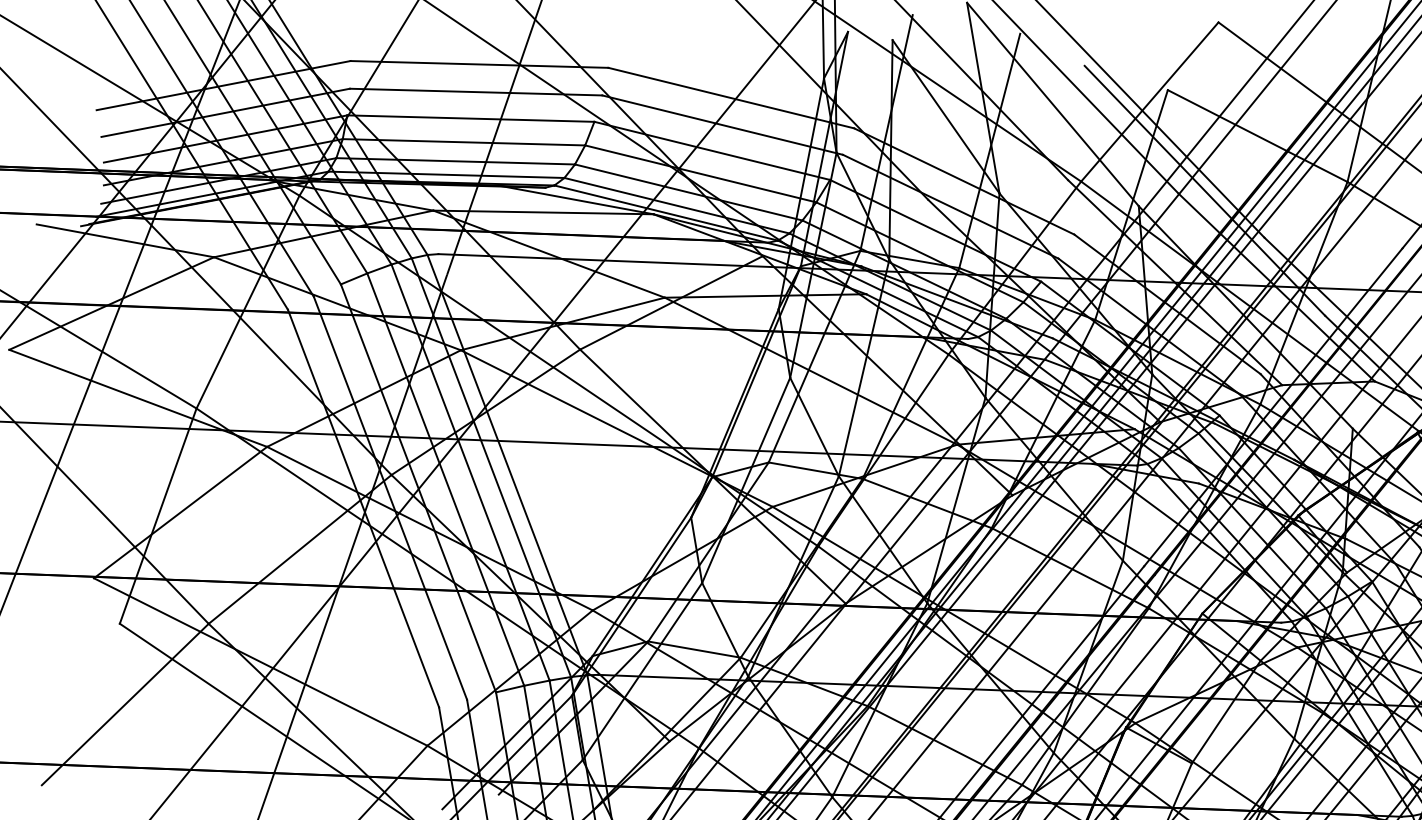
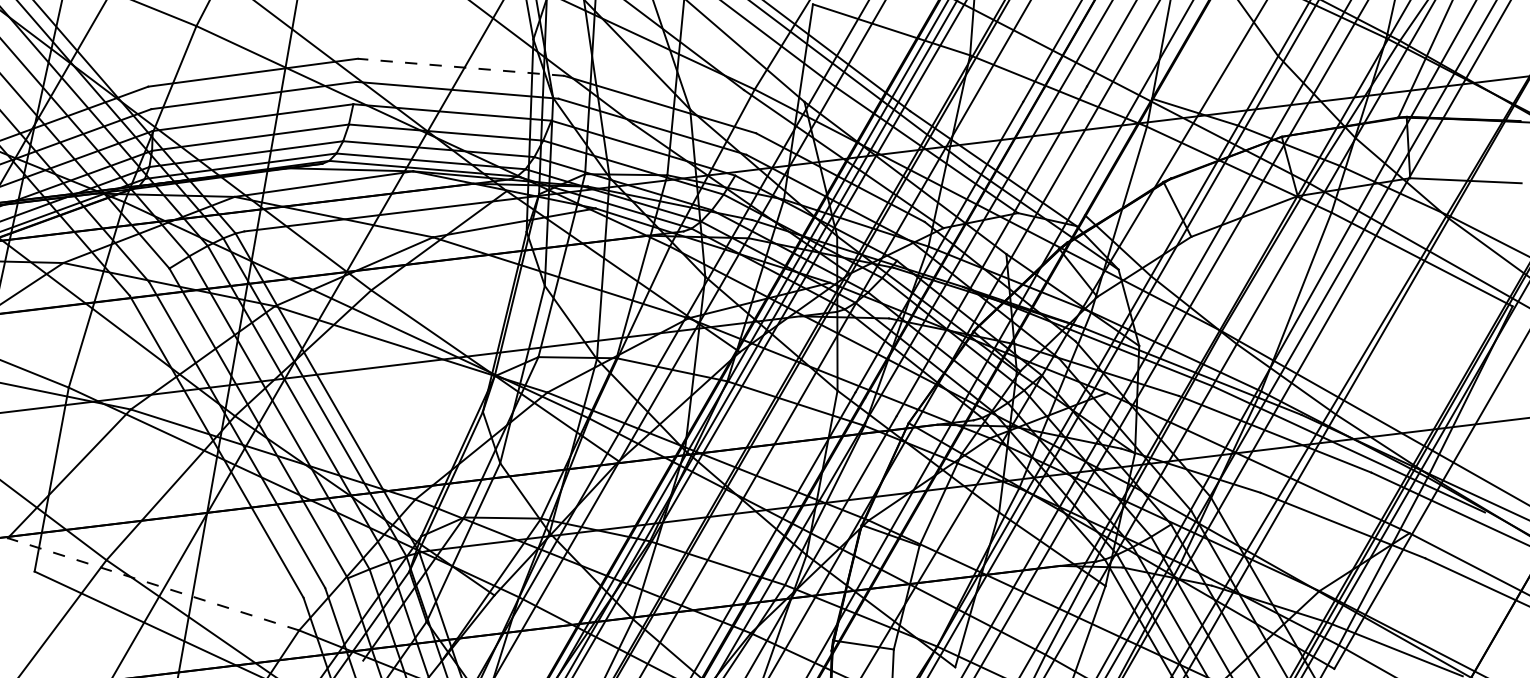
line: (730, 98) -> (460, 67), solid -> dashed
line: (260, 662) -> (153, 584), solid -> dashed

